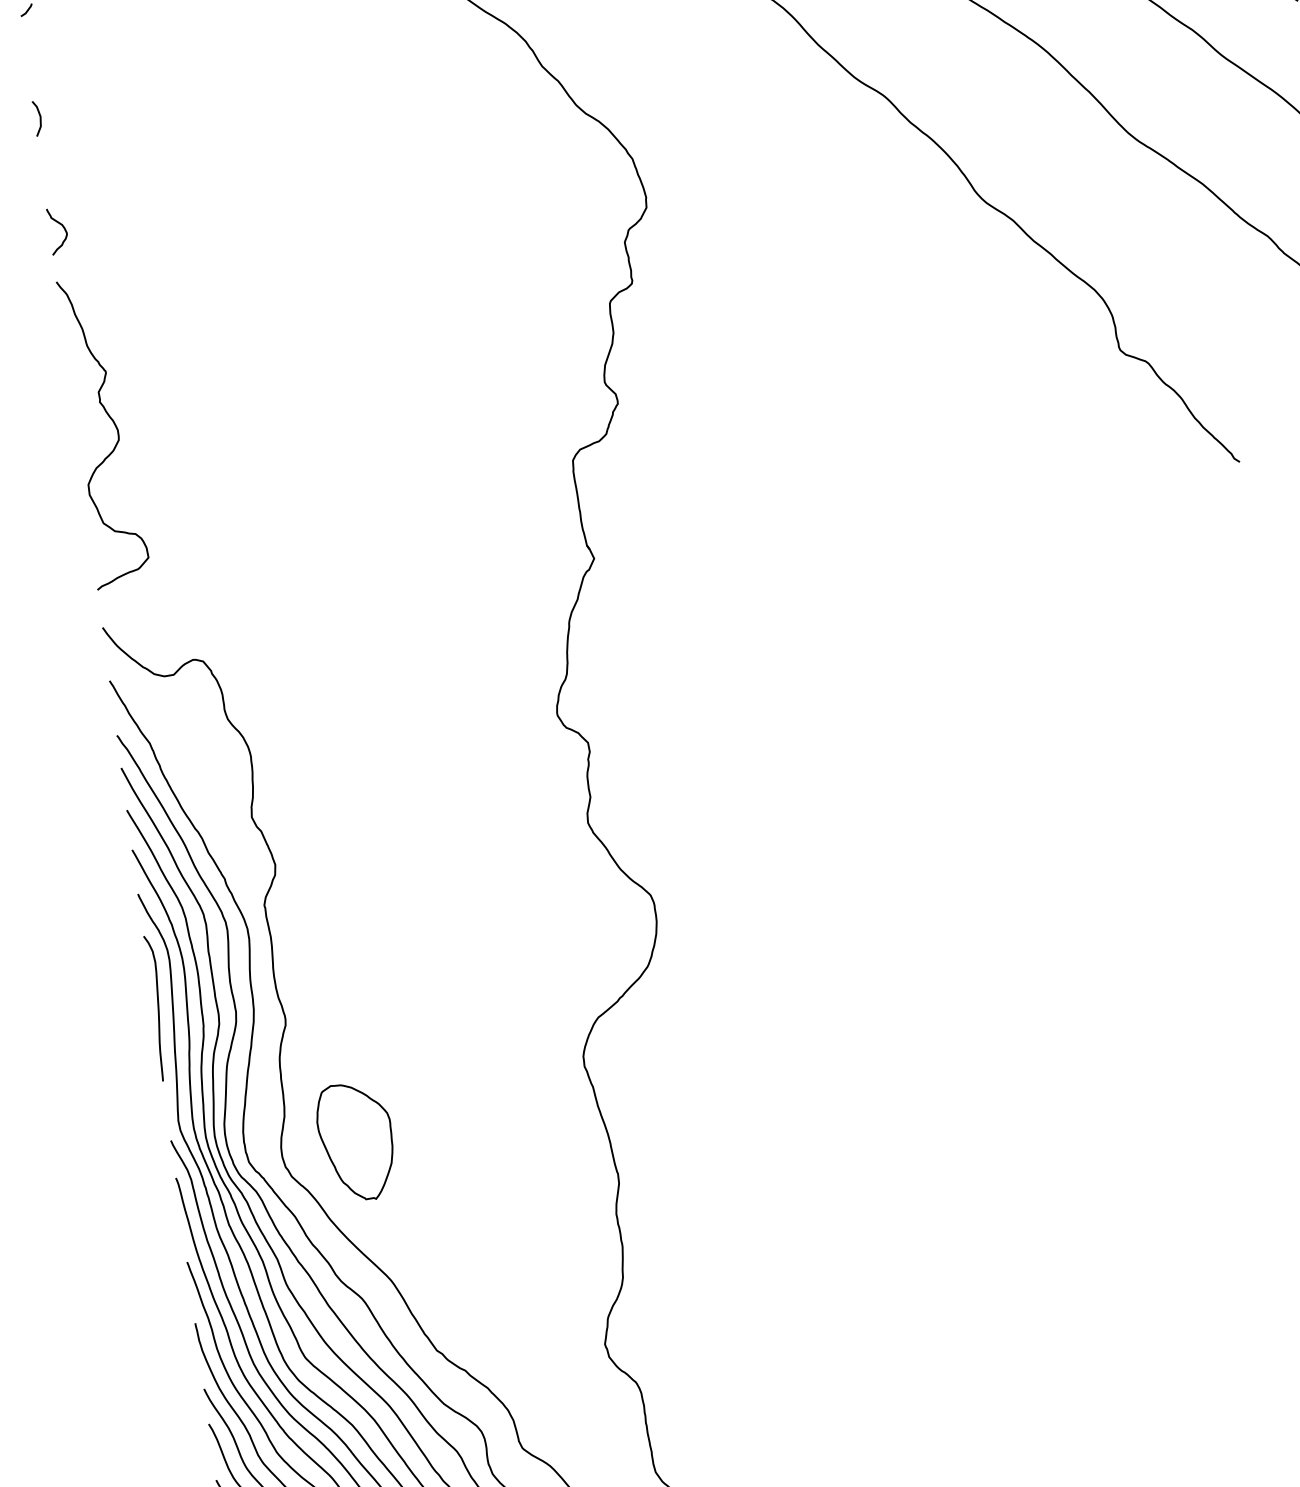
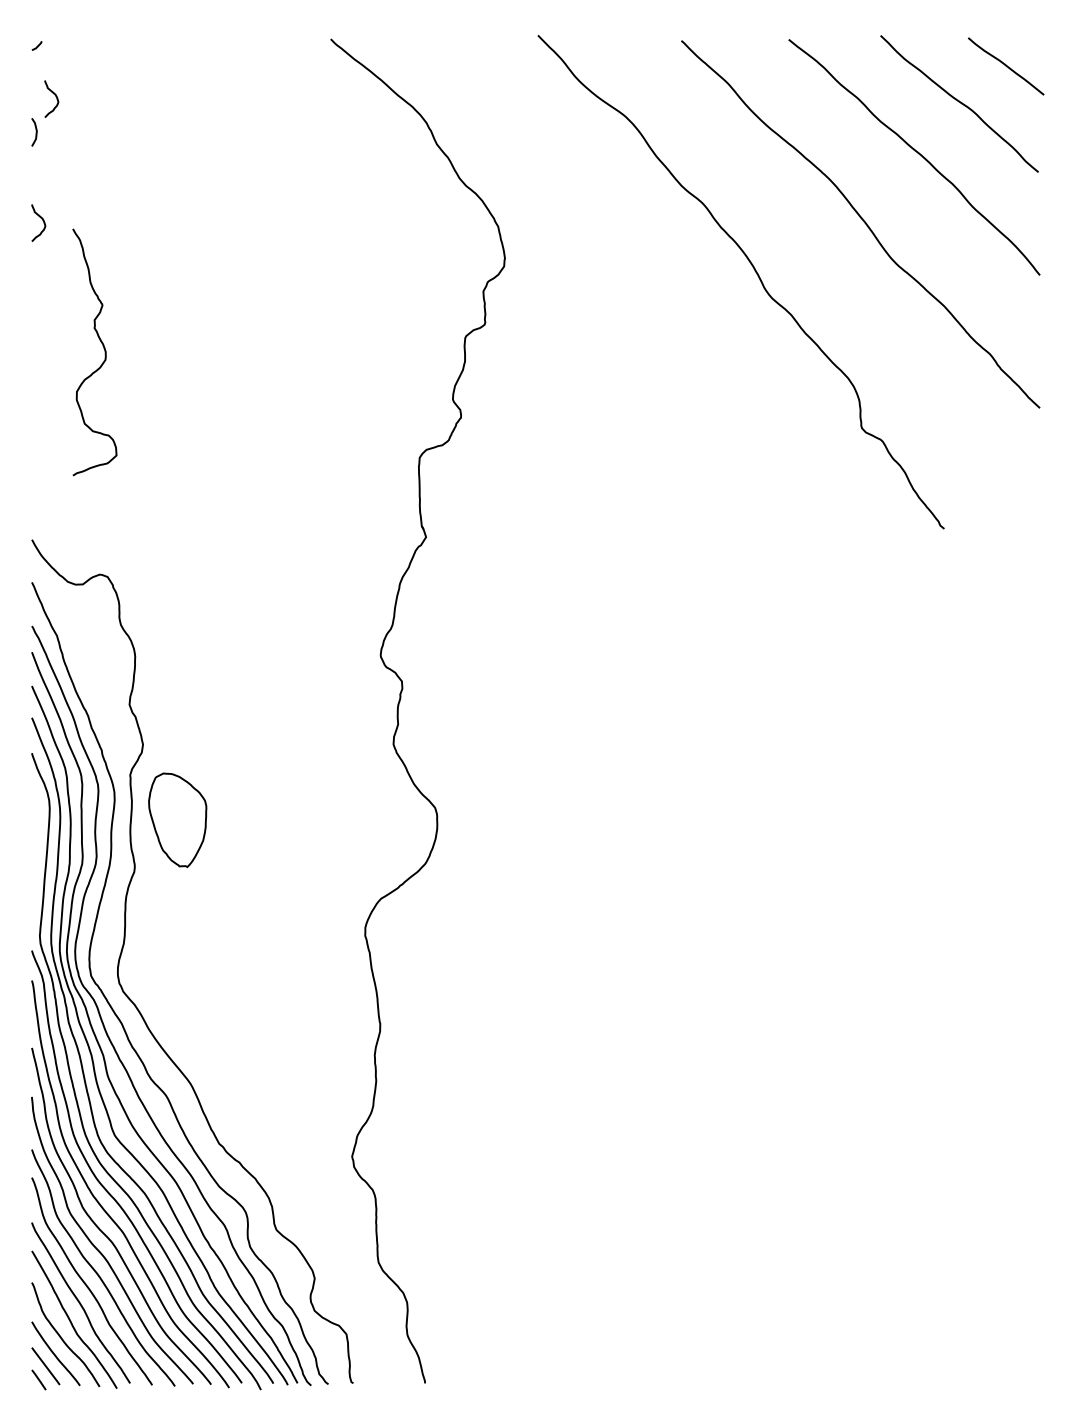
curve: (56, 69) -> (54, 95), added
curve: (114, 426) -> (103, 348), moved
curve: (157, 1007) -> (35, 844), removed
part: (356, 1142) -> (177, 820), moved

